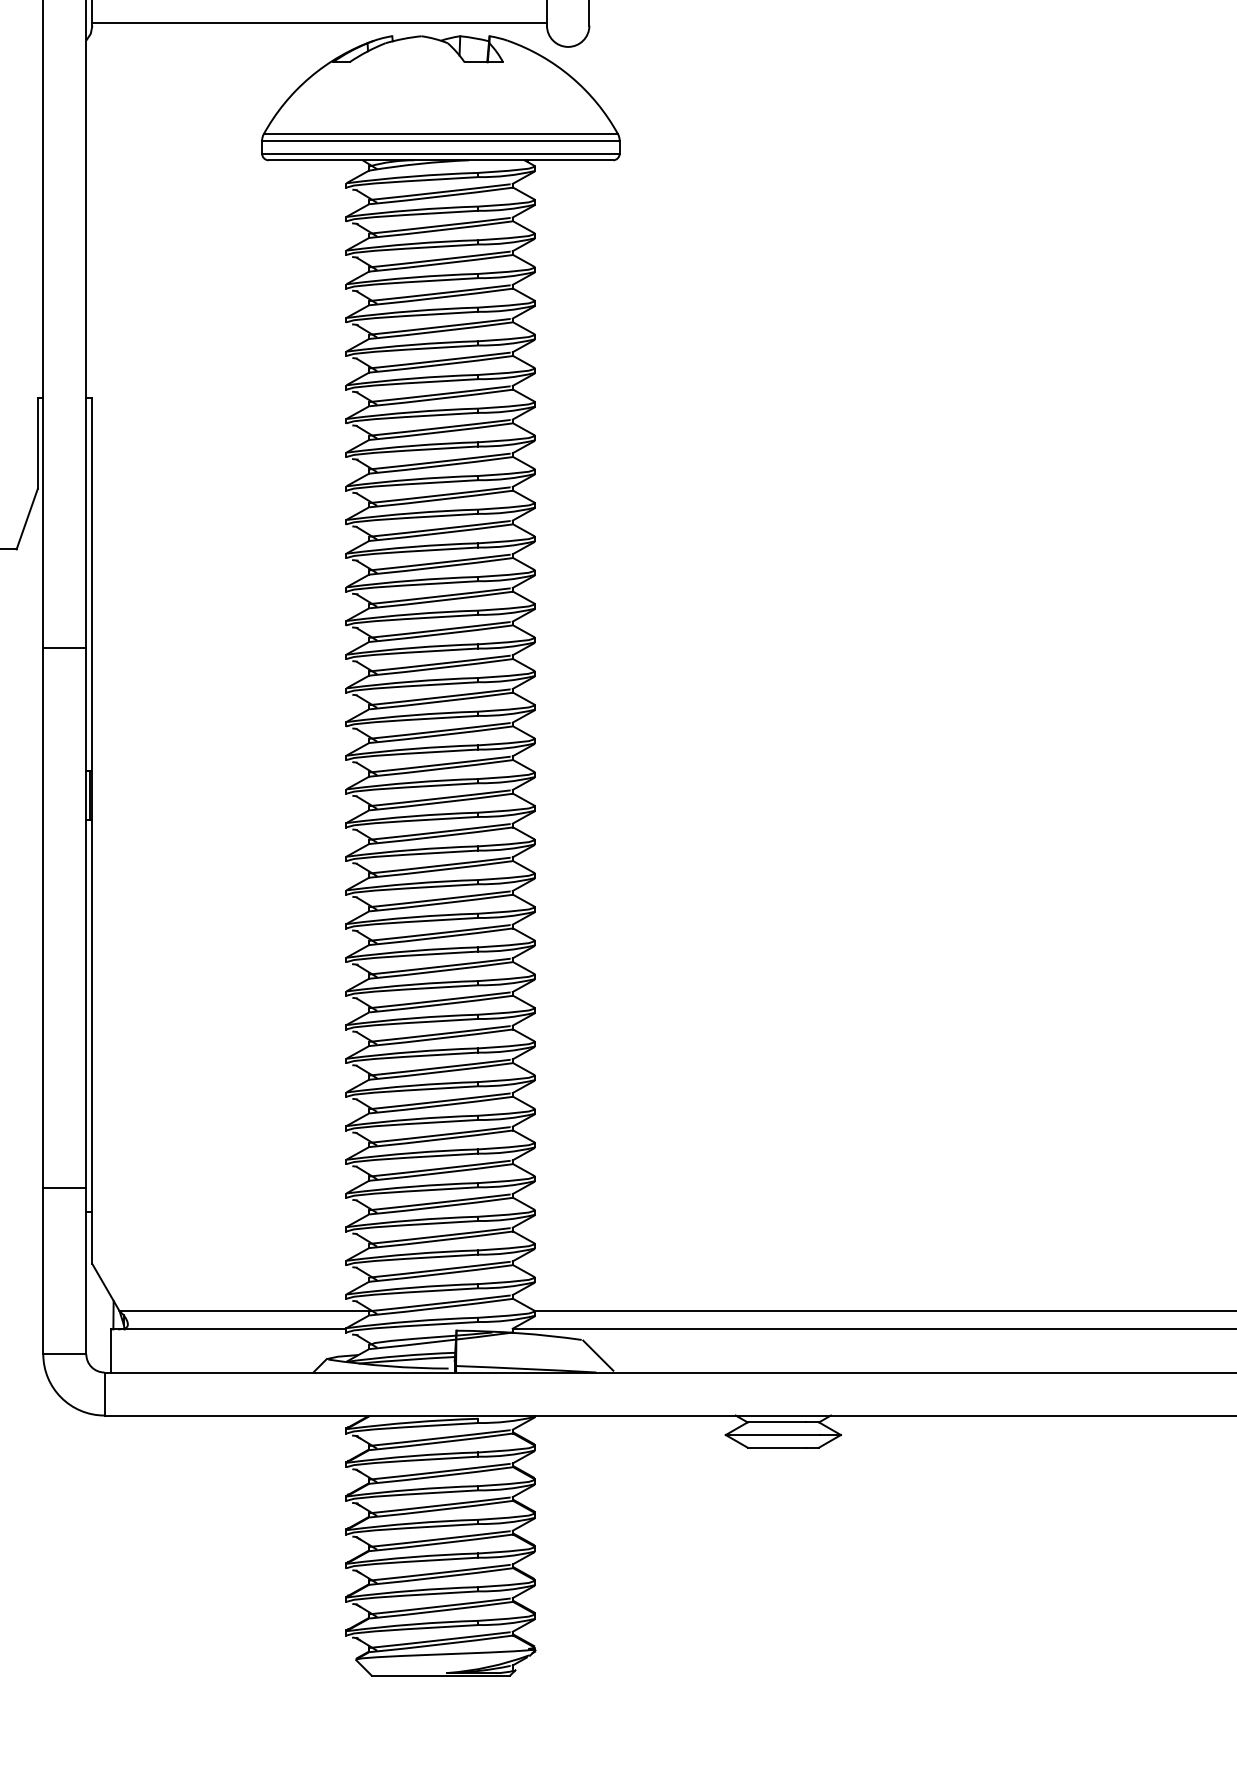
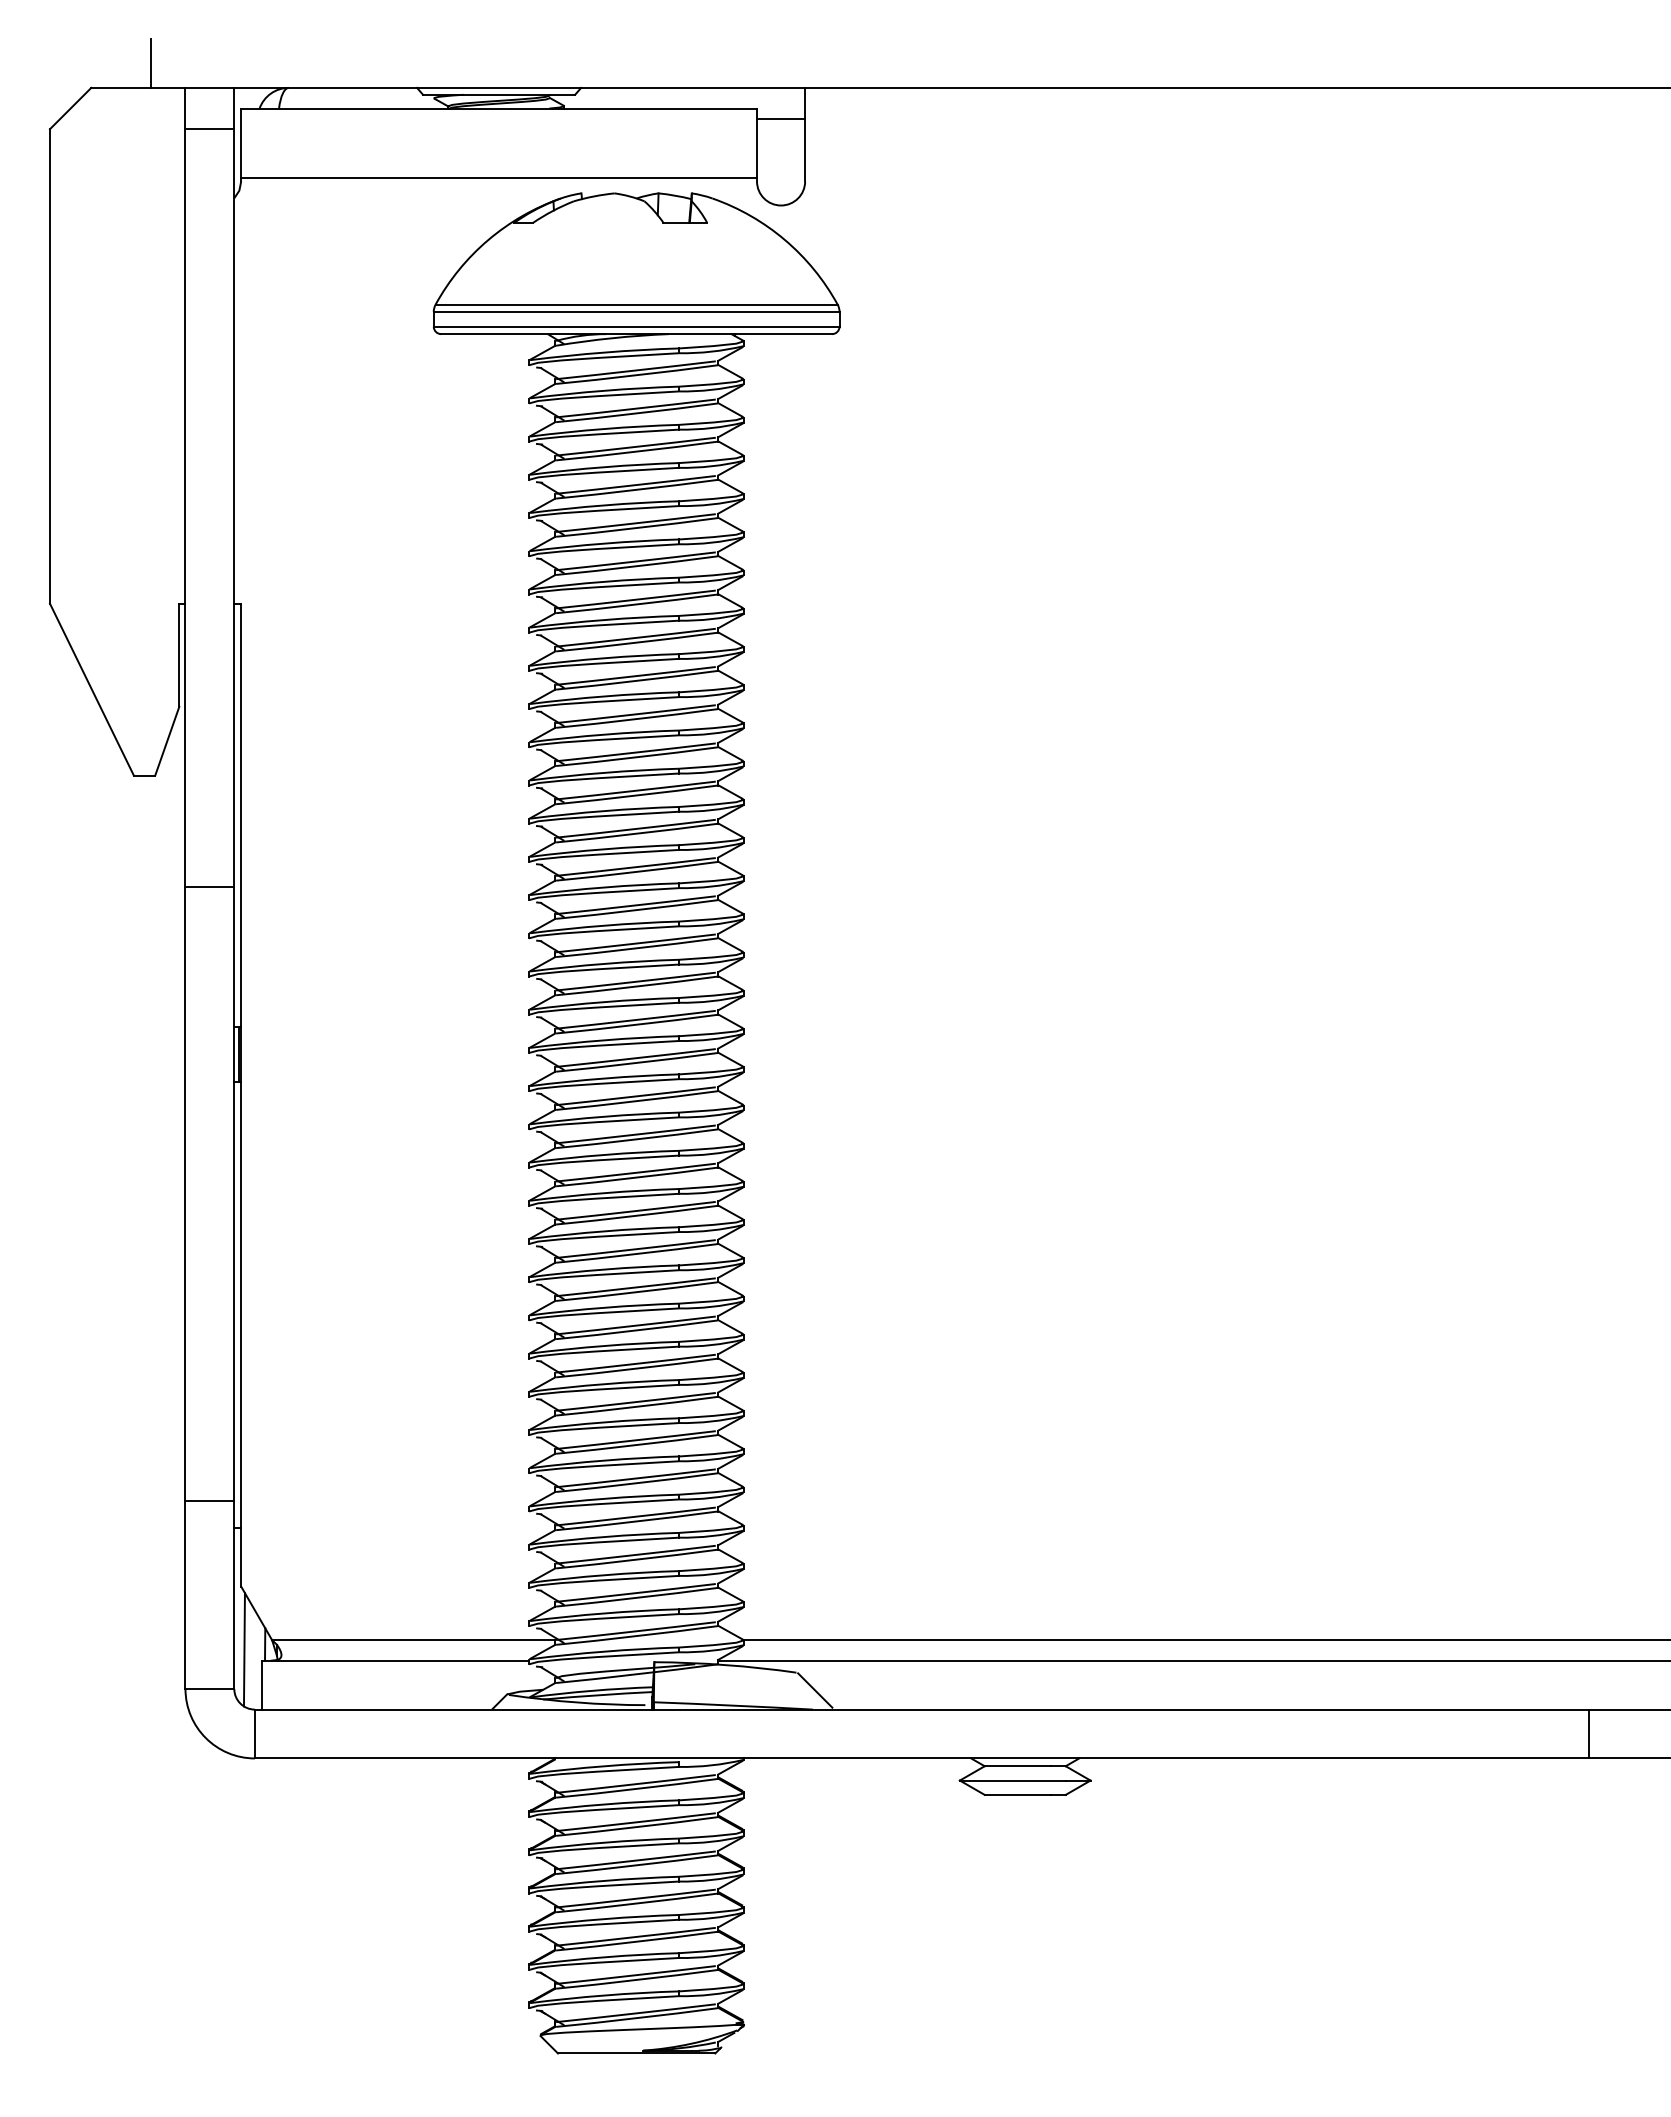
line: (94, 1319) -> (243, 1649), added

